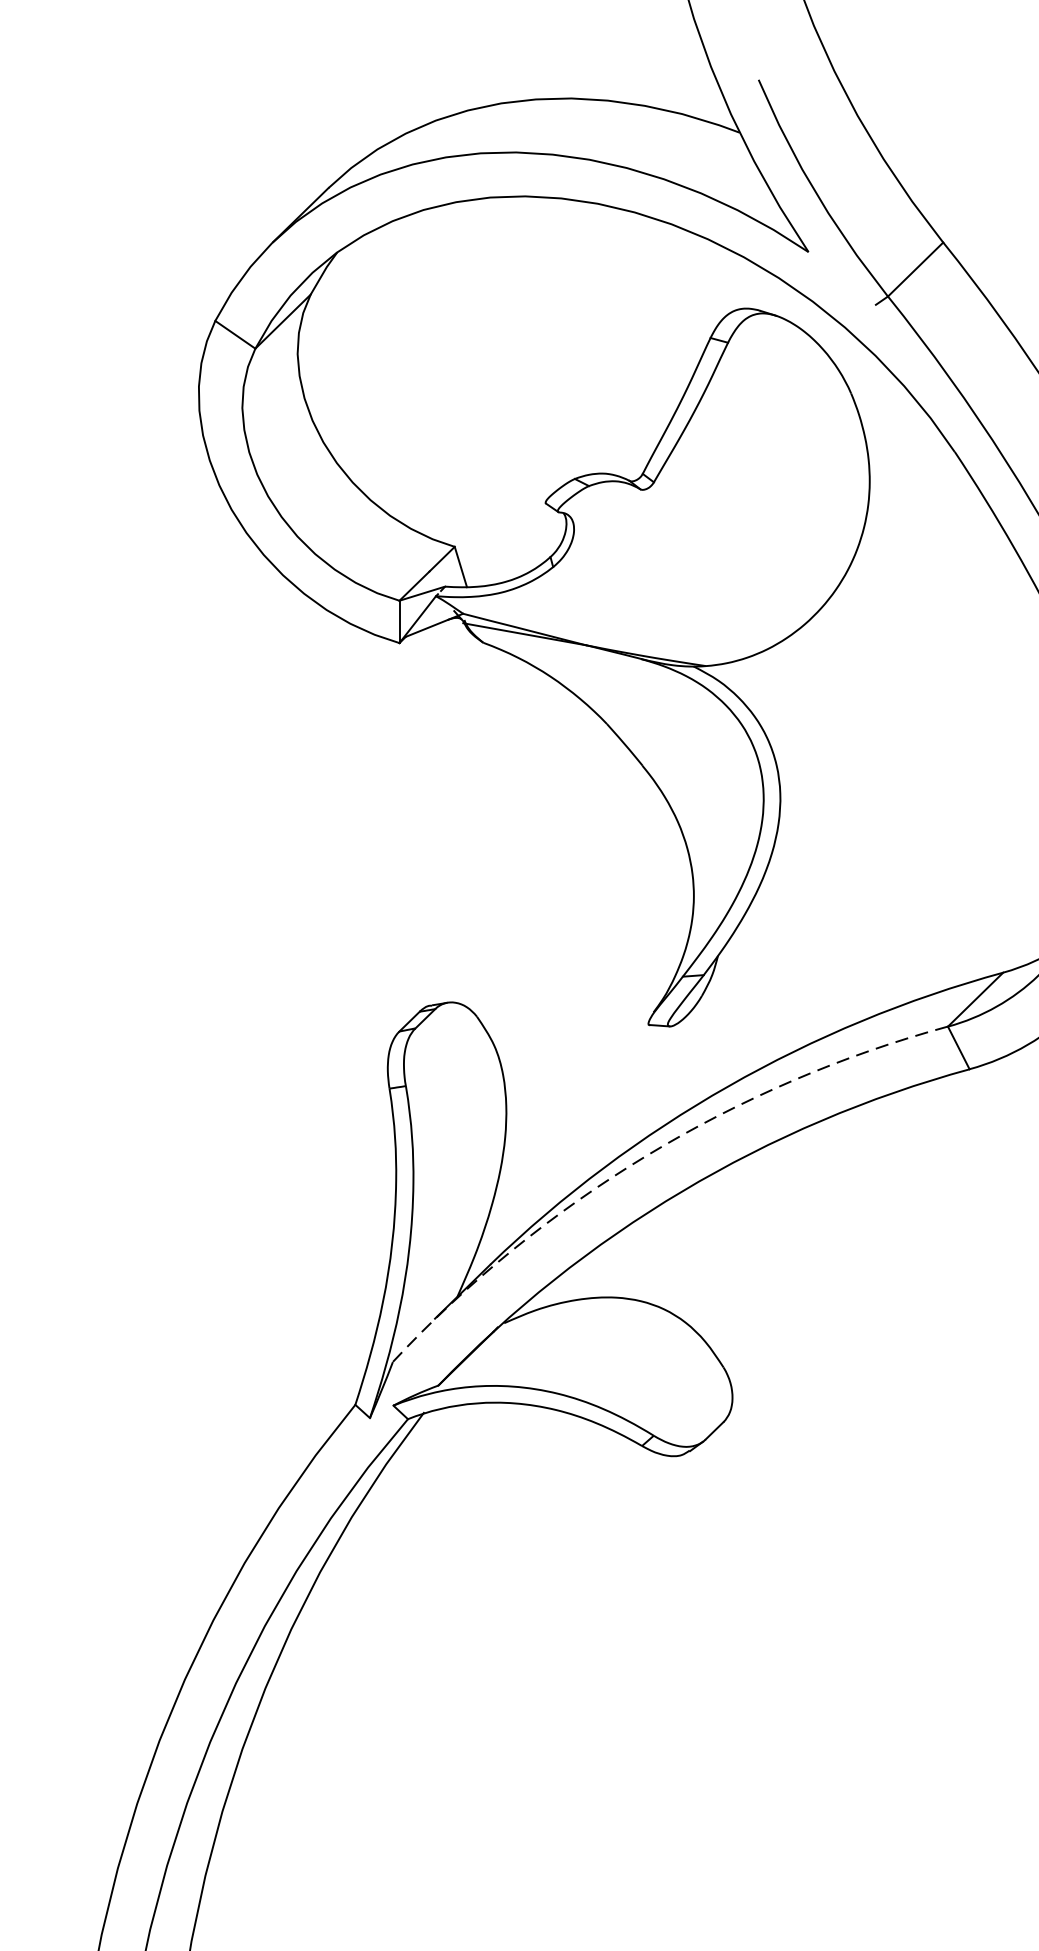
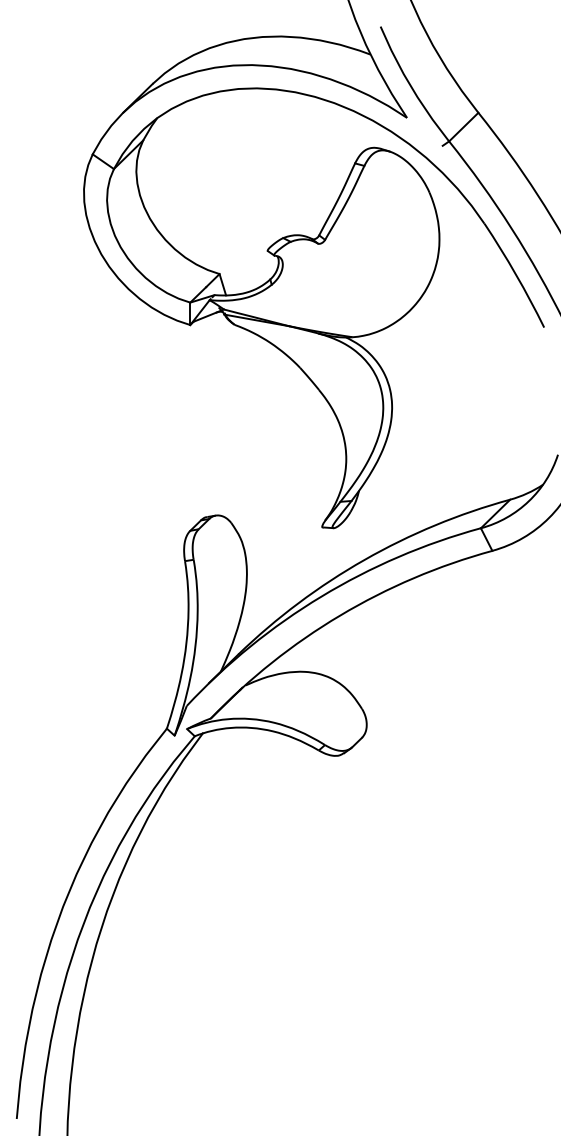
arc: (647, 1155) -> (321, 596), dashed -> solid

